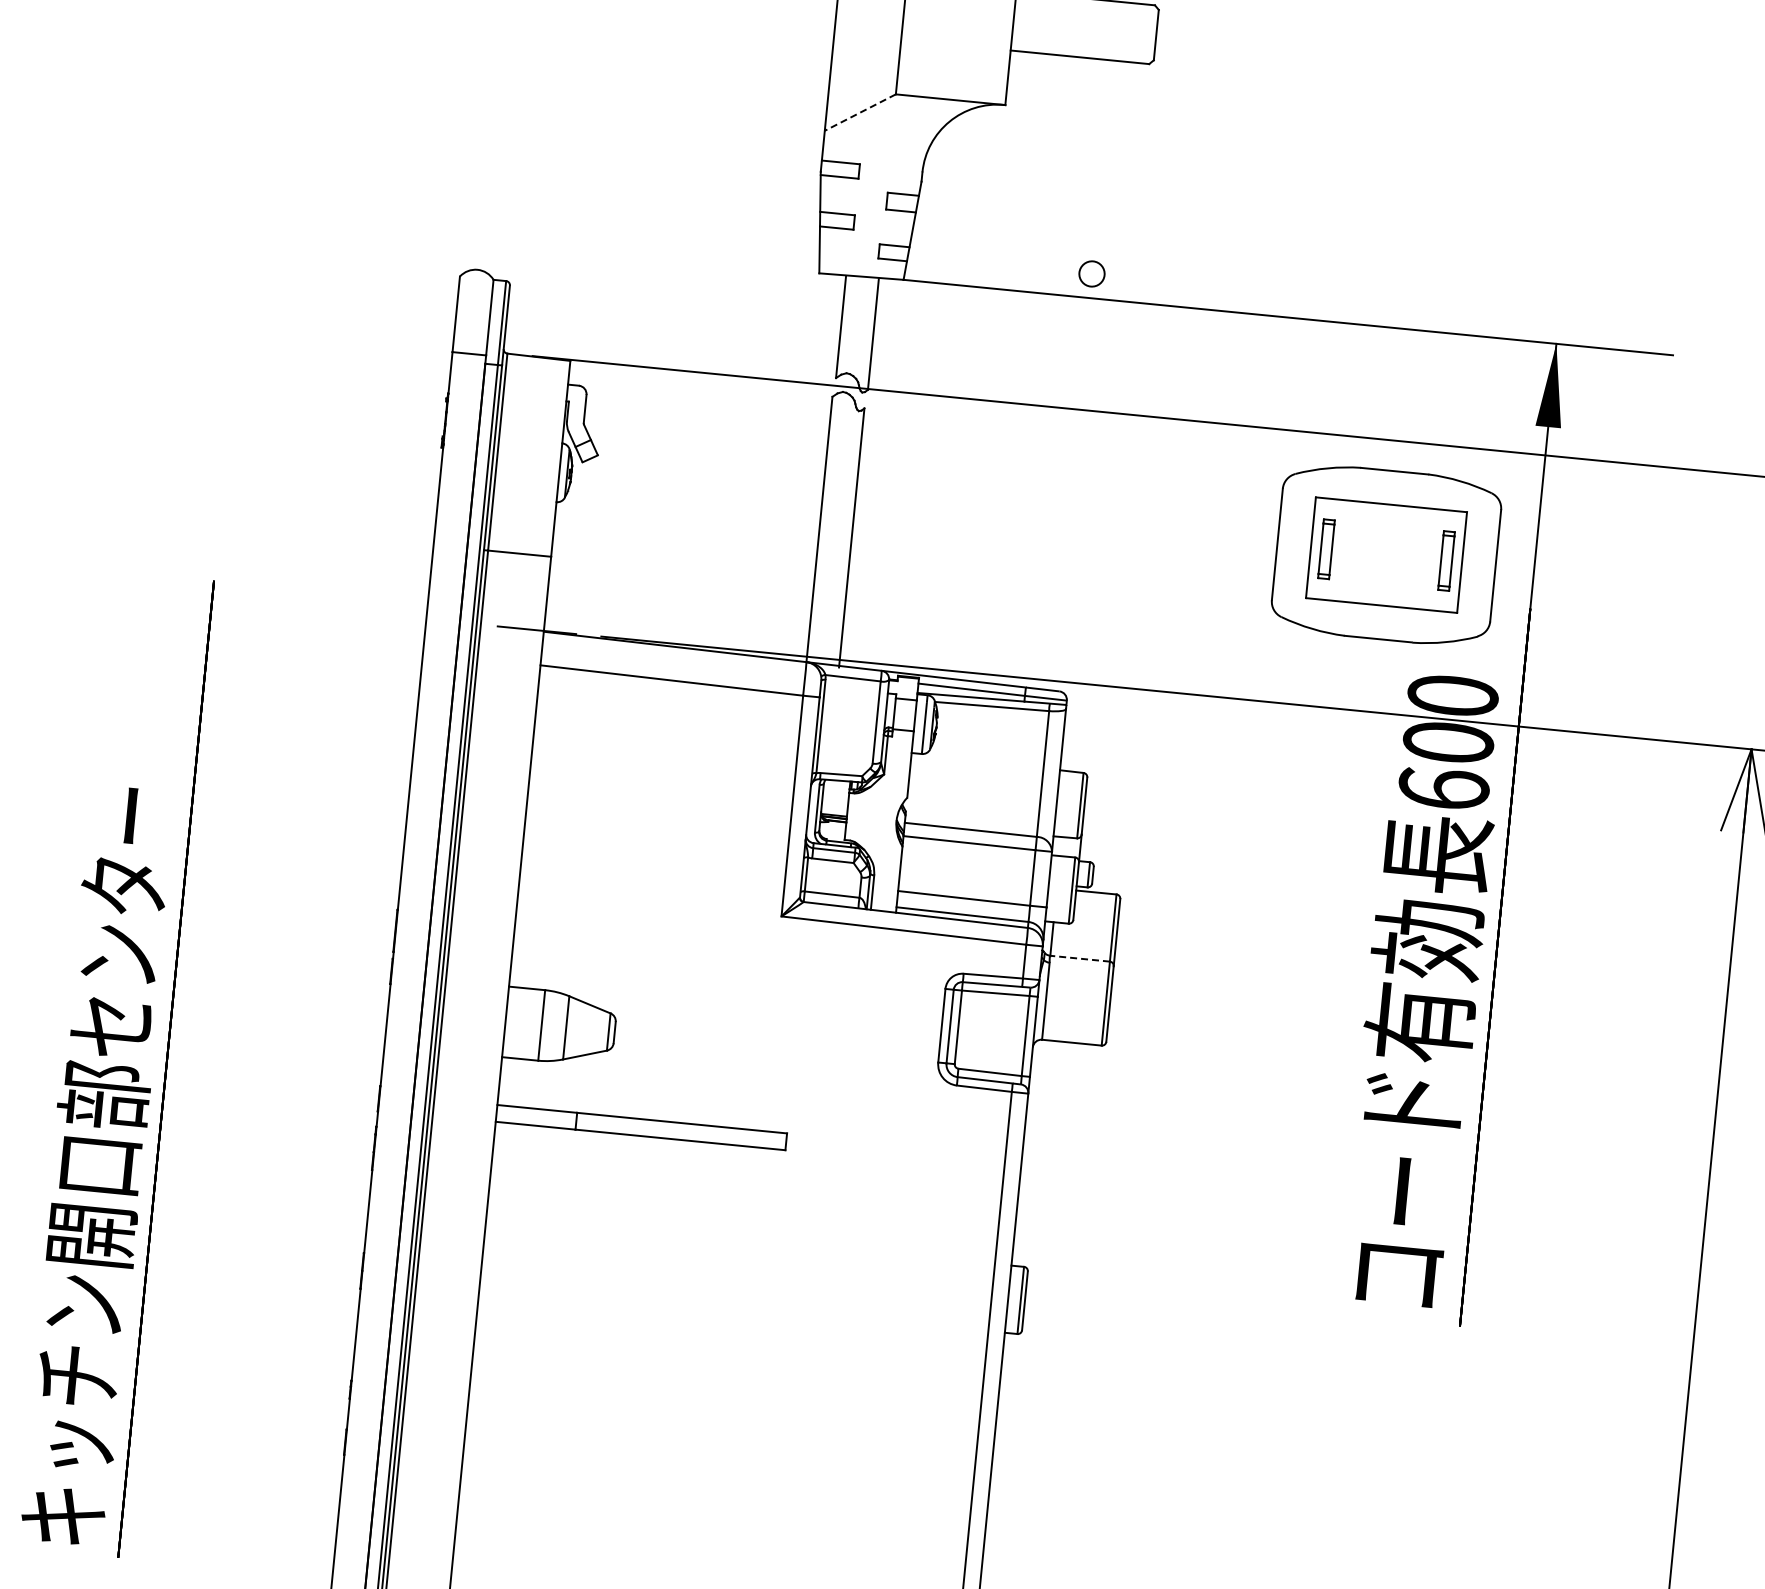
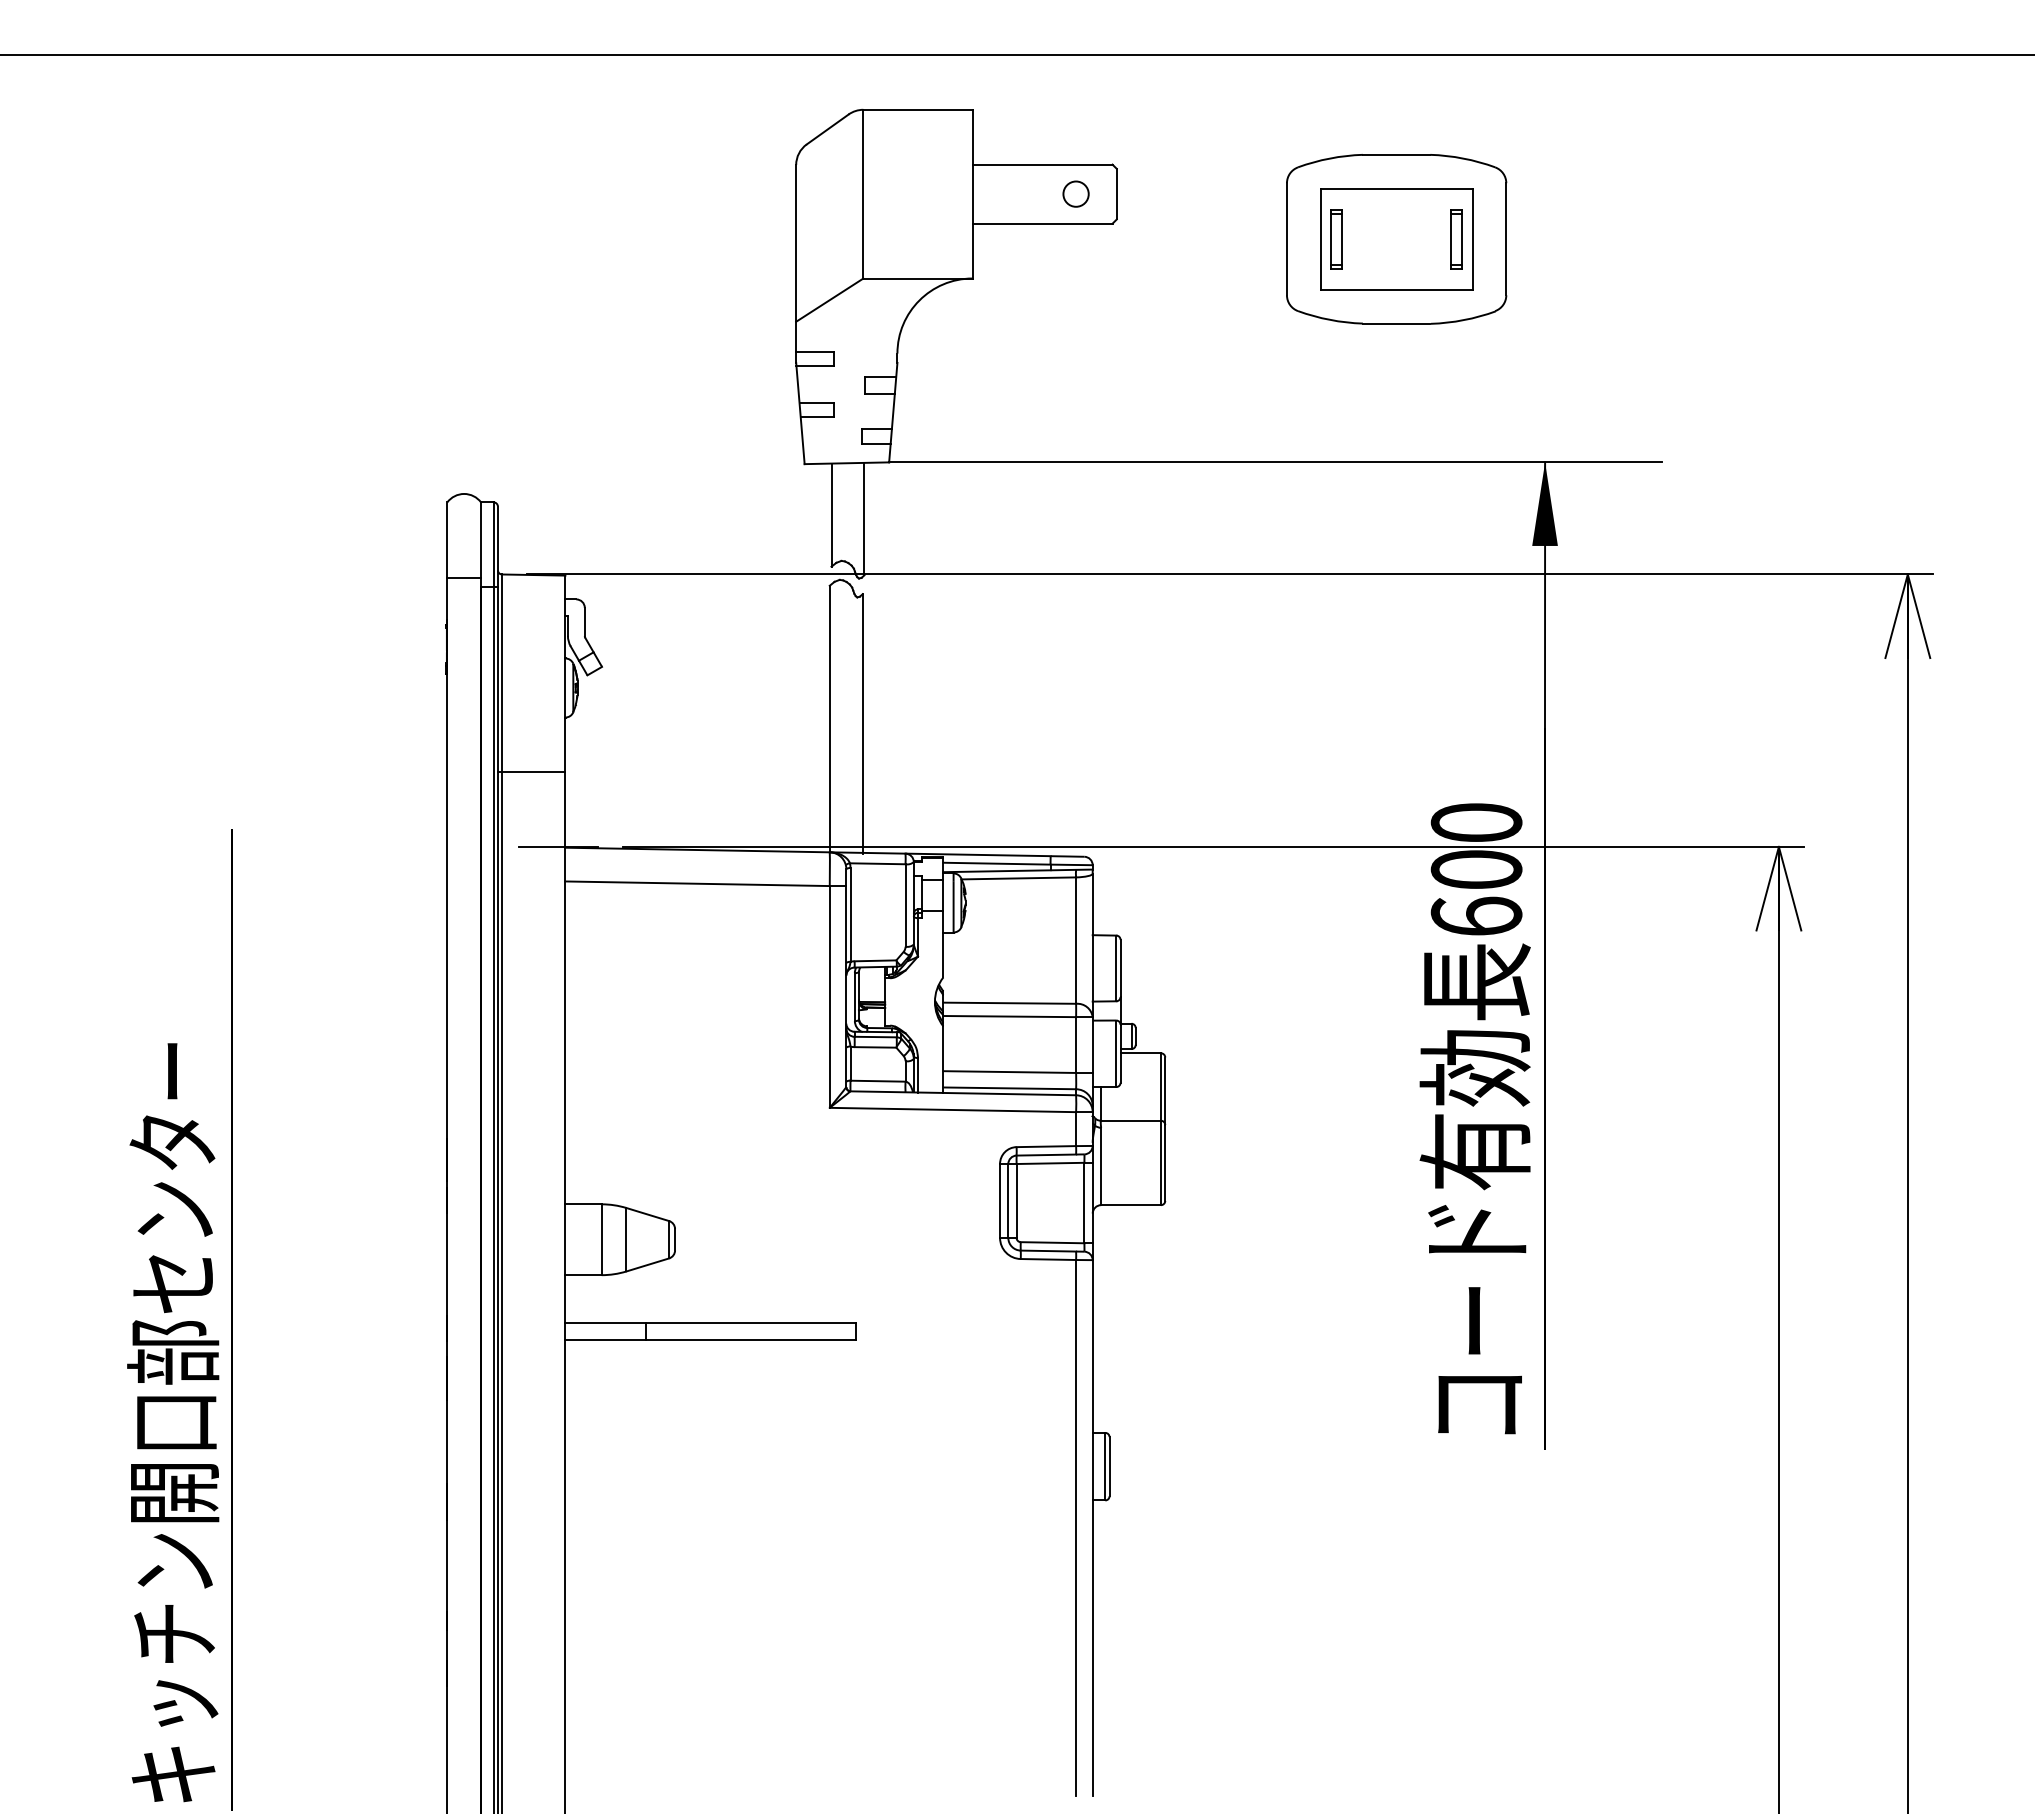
line: (860, 112) -> (829, 300), dashed -> solid
circle: (1091, 273) -> (1075, 193), moved
part: (1386, 555) -> (1396, 239), moved
line: (1080, 958) -> (1131, 1120), dashed -> solid

